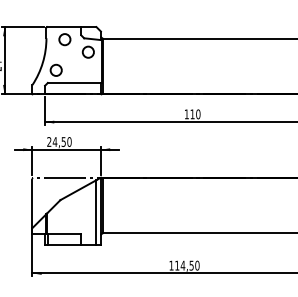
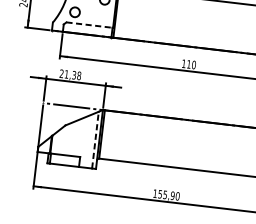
line: (74, 82) -> (89, 24), solid -> dashed
text: (61, 141) -> (72, 74), 24,50 -> 21,38
line: (96, 212) -> (95, 139), solid -> dashed
text: (184, 265) -> (166, 194), 114,50 -> 155,90

